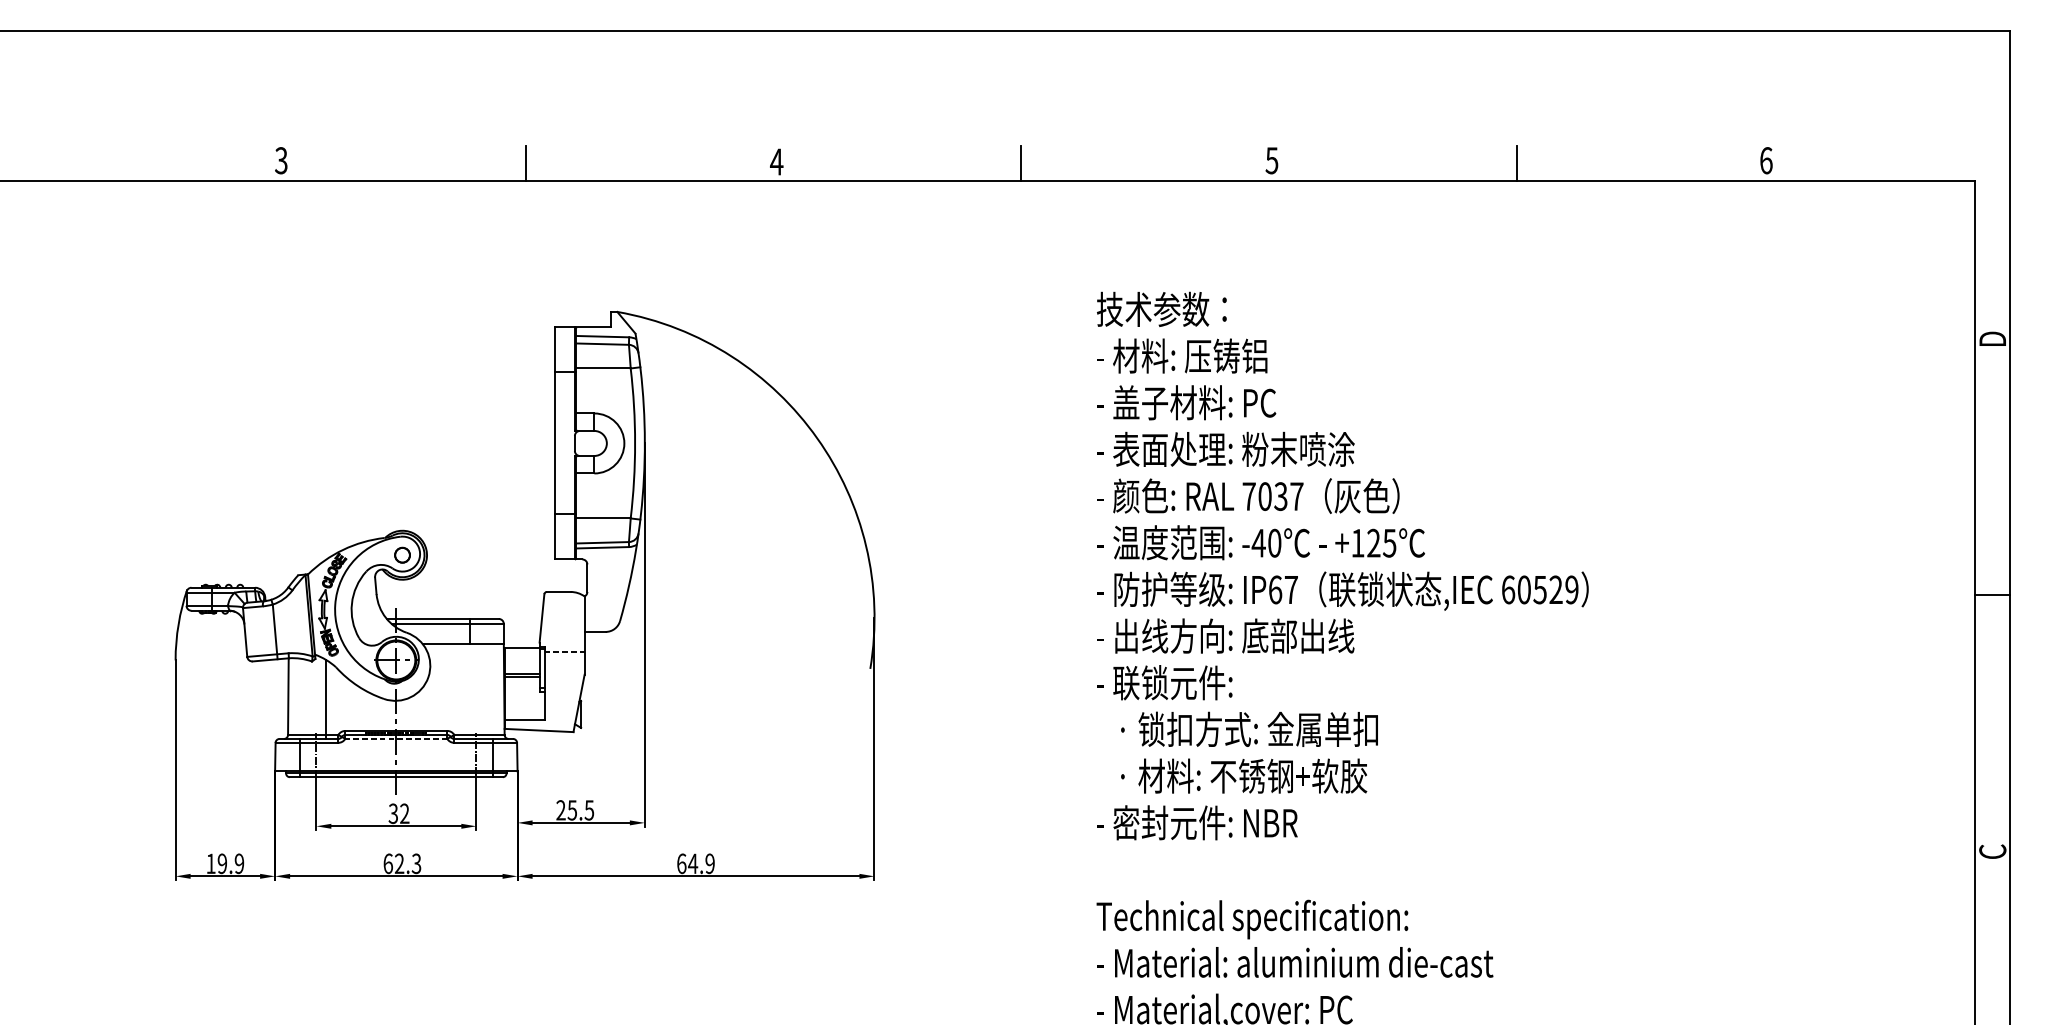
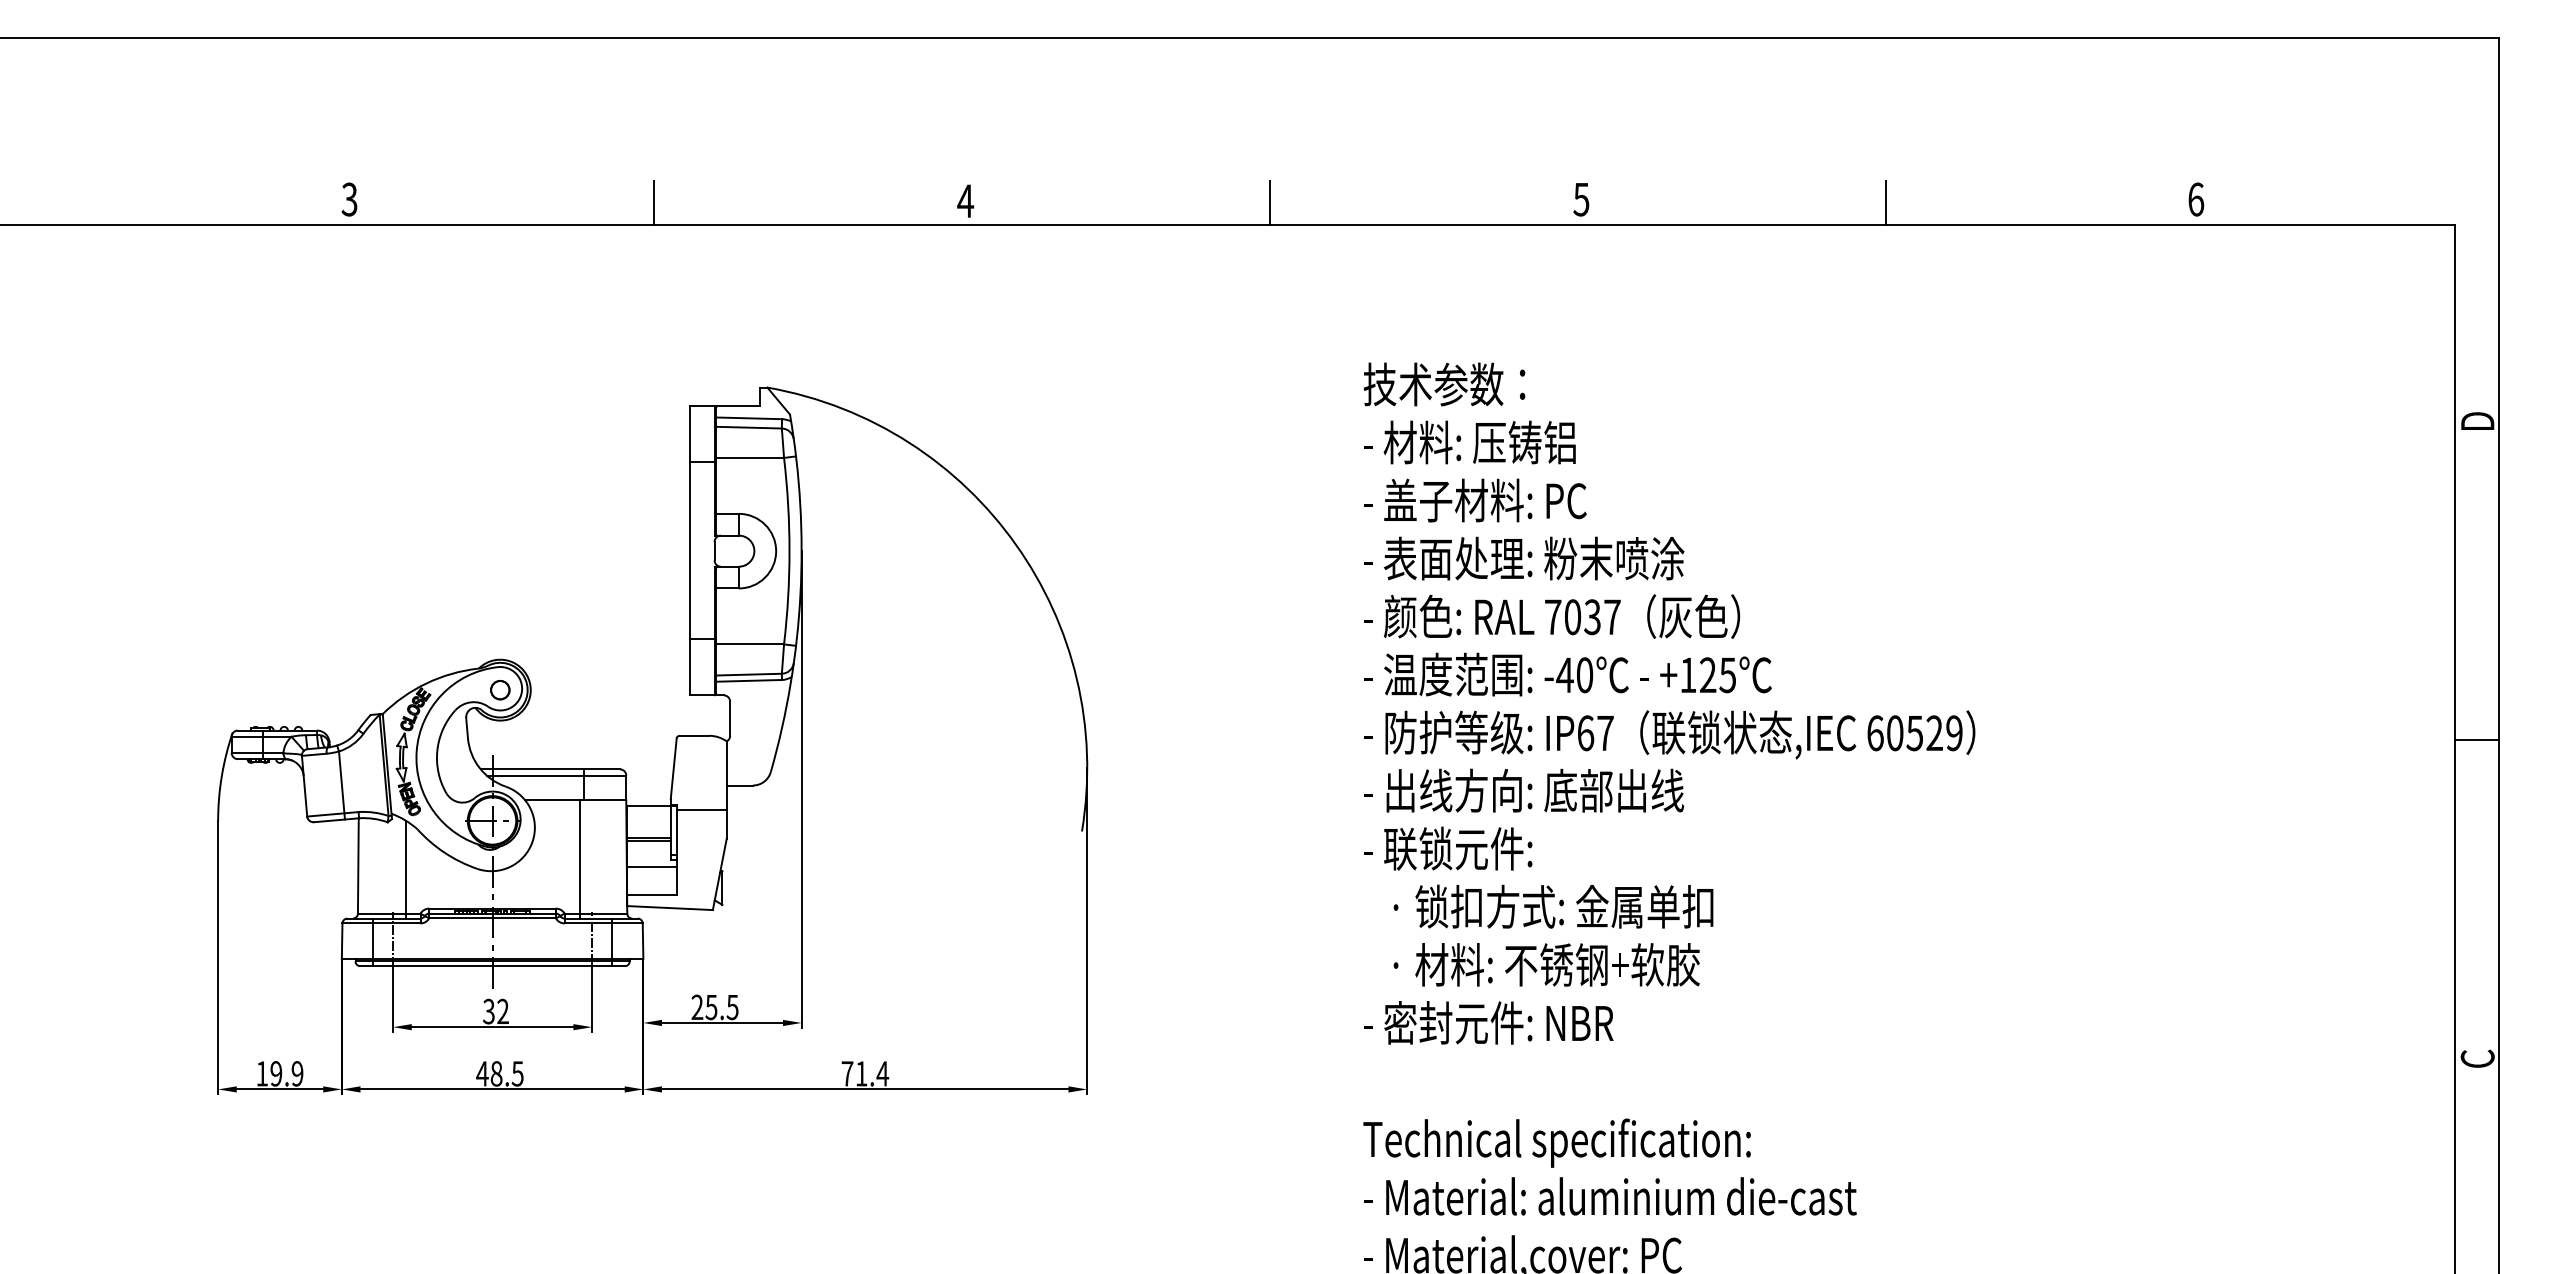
line: (564, 652) -> (701, 810), dashed -> solid
line: (466, 691) -> (579, 859), added
line: (524, 697) -> (652, 867), added
line: (396, 738) -> (492, 918), dashed -> solid
text: (401, 863) -> (499, 1073), 62.3 -> 48.5
text: (696, 863) -> (865, 1073), 64.9 -> 71.4

